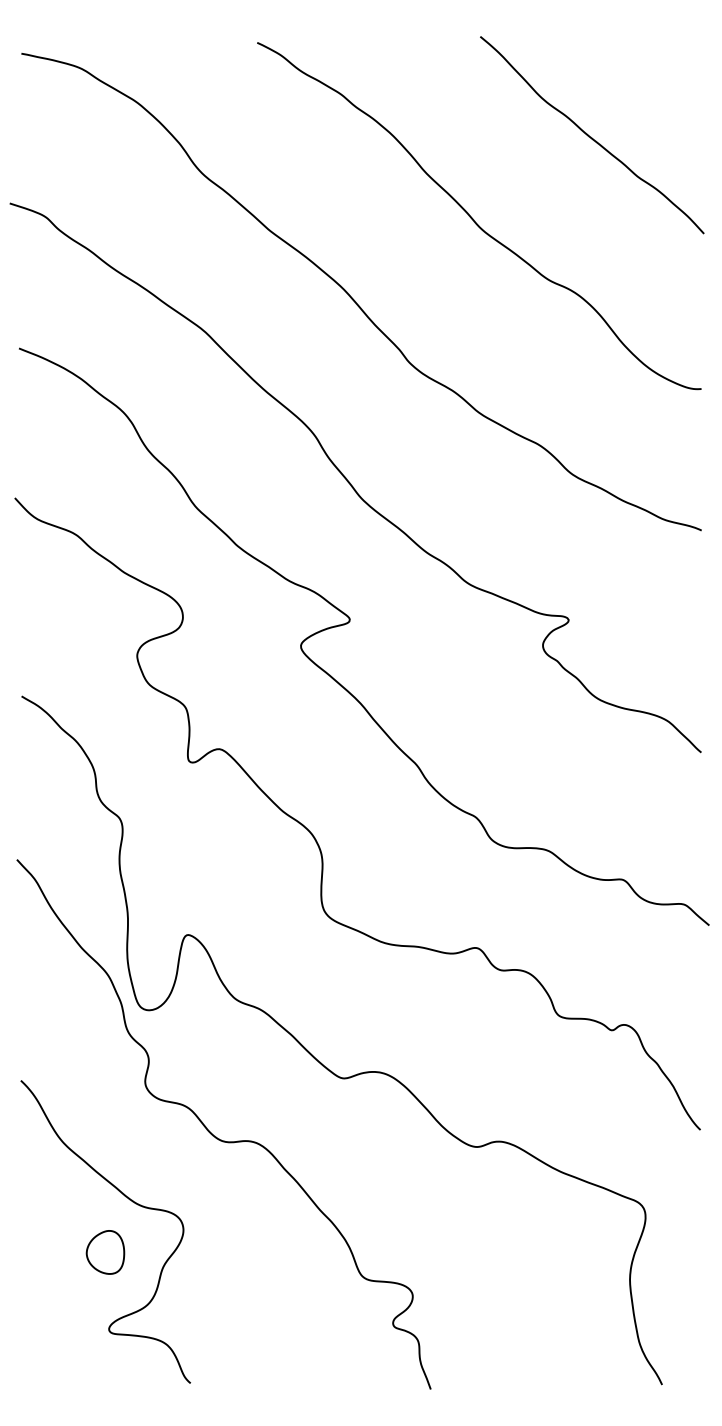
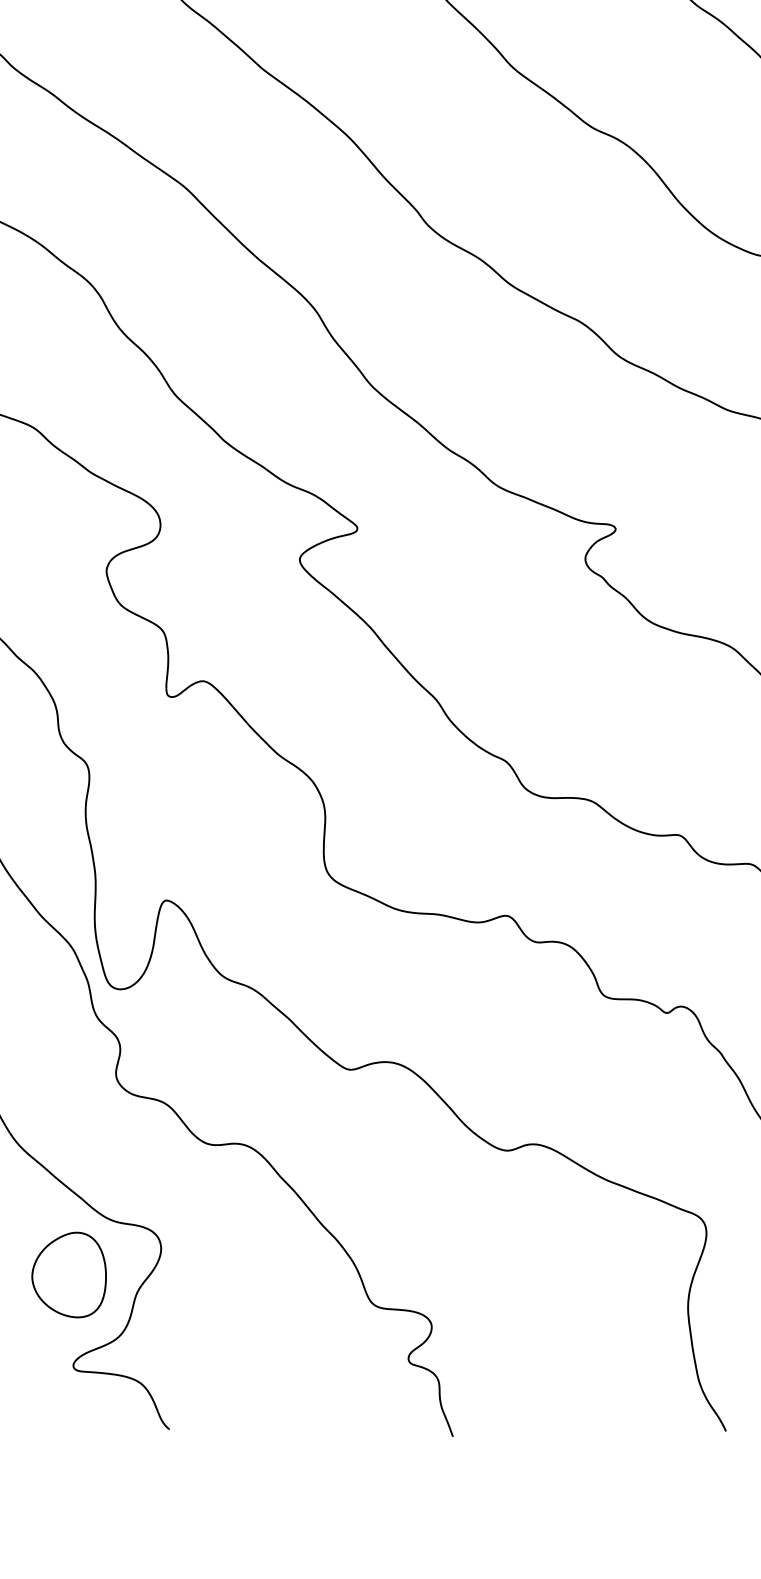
part: (105, 1252) -> (69, 1275), size x1.67

